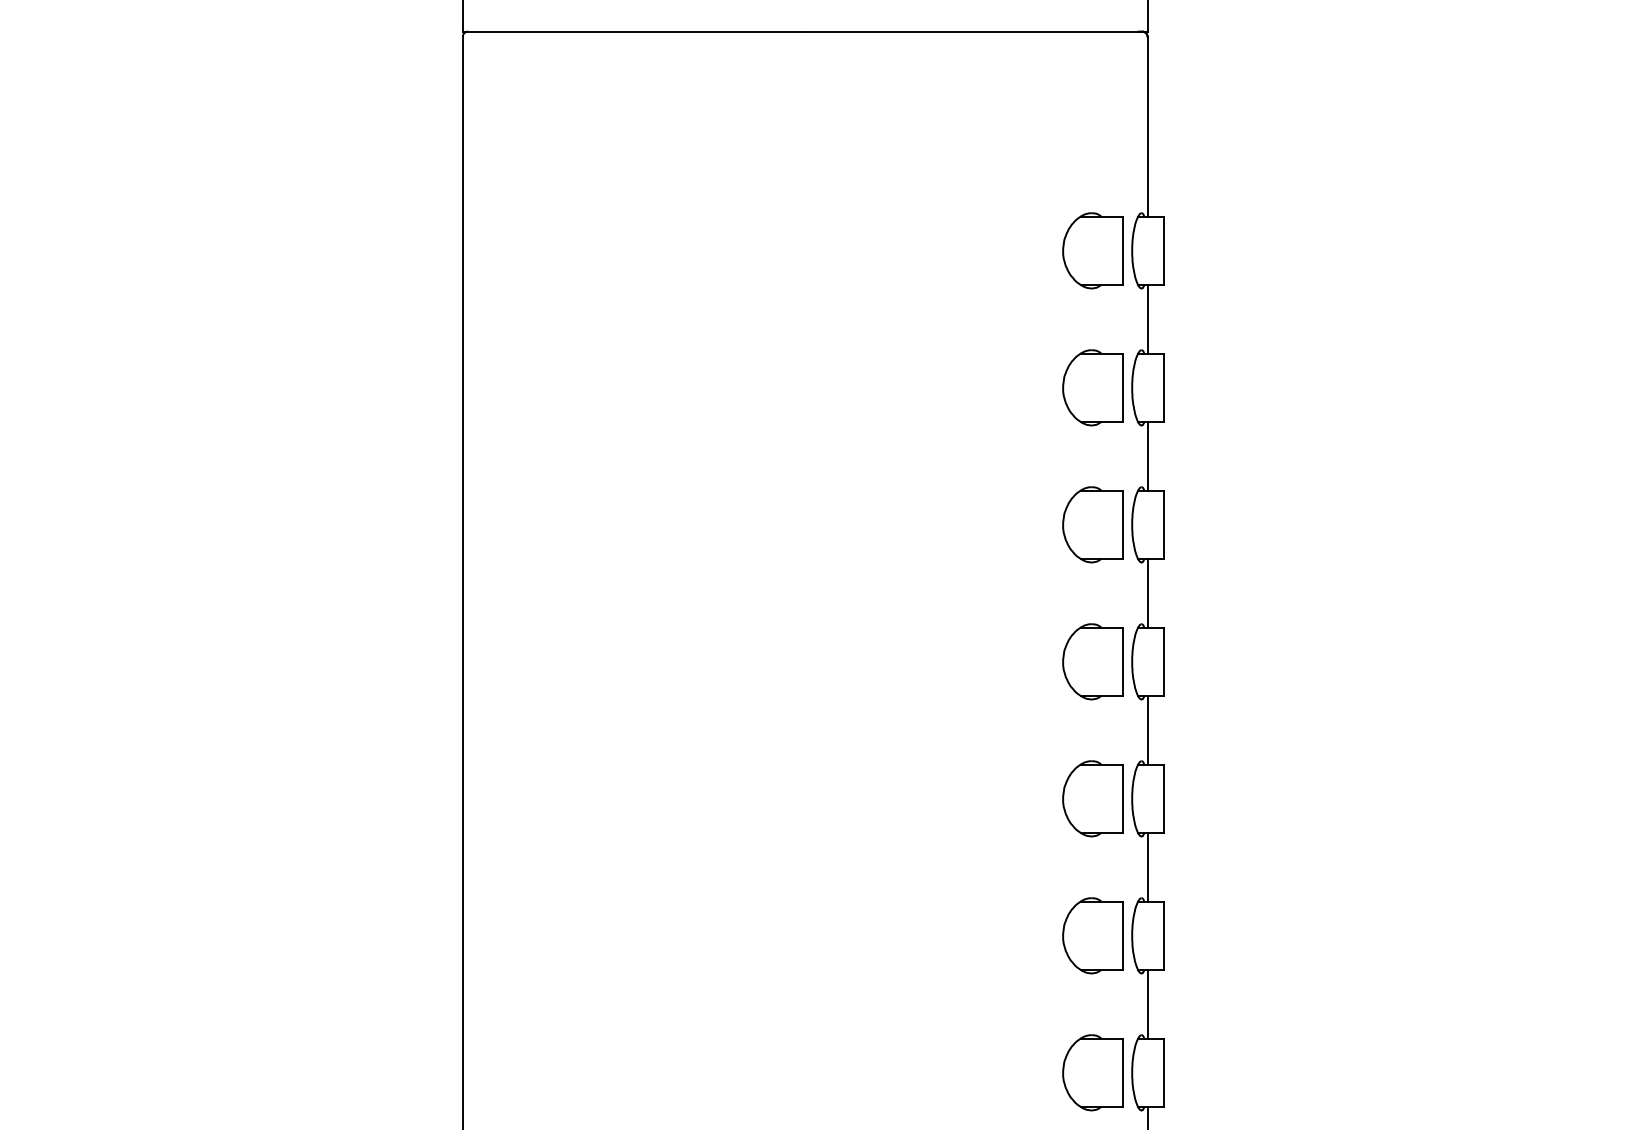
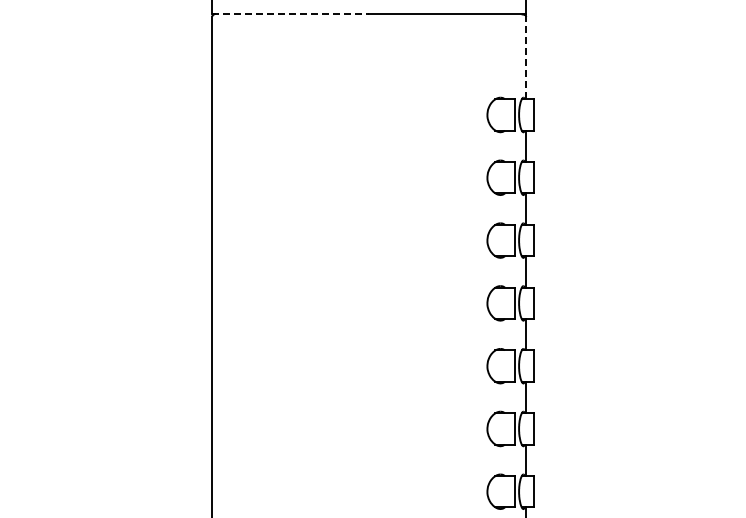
line: (635, 31) -> (291, 14), solid -> dashed
line: (1148, 125) -> (526, 57), solid -> dashed

